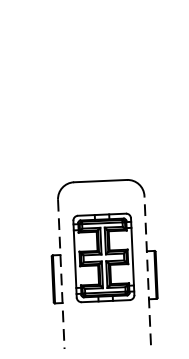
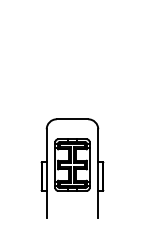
line: (148, 270) -> (98, 173), dashed -> solid
line: (60, 275) -> (46, 174), dashed -> solid

